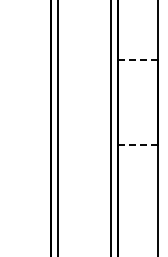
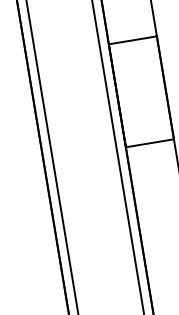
line: (137, 60) -> (132, 41), dashed -> solid
line: (137, 144) -> (149, 143), dashed -> solid

